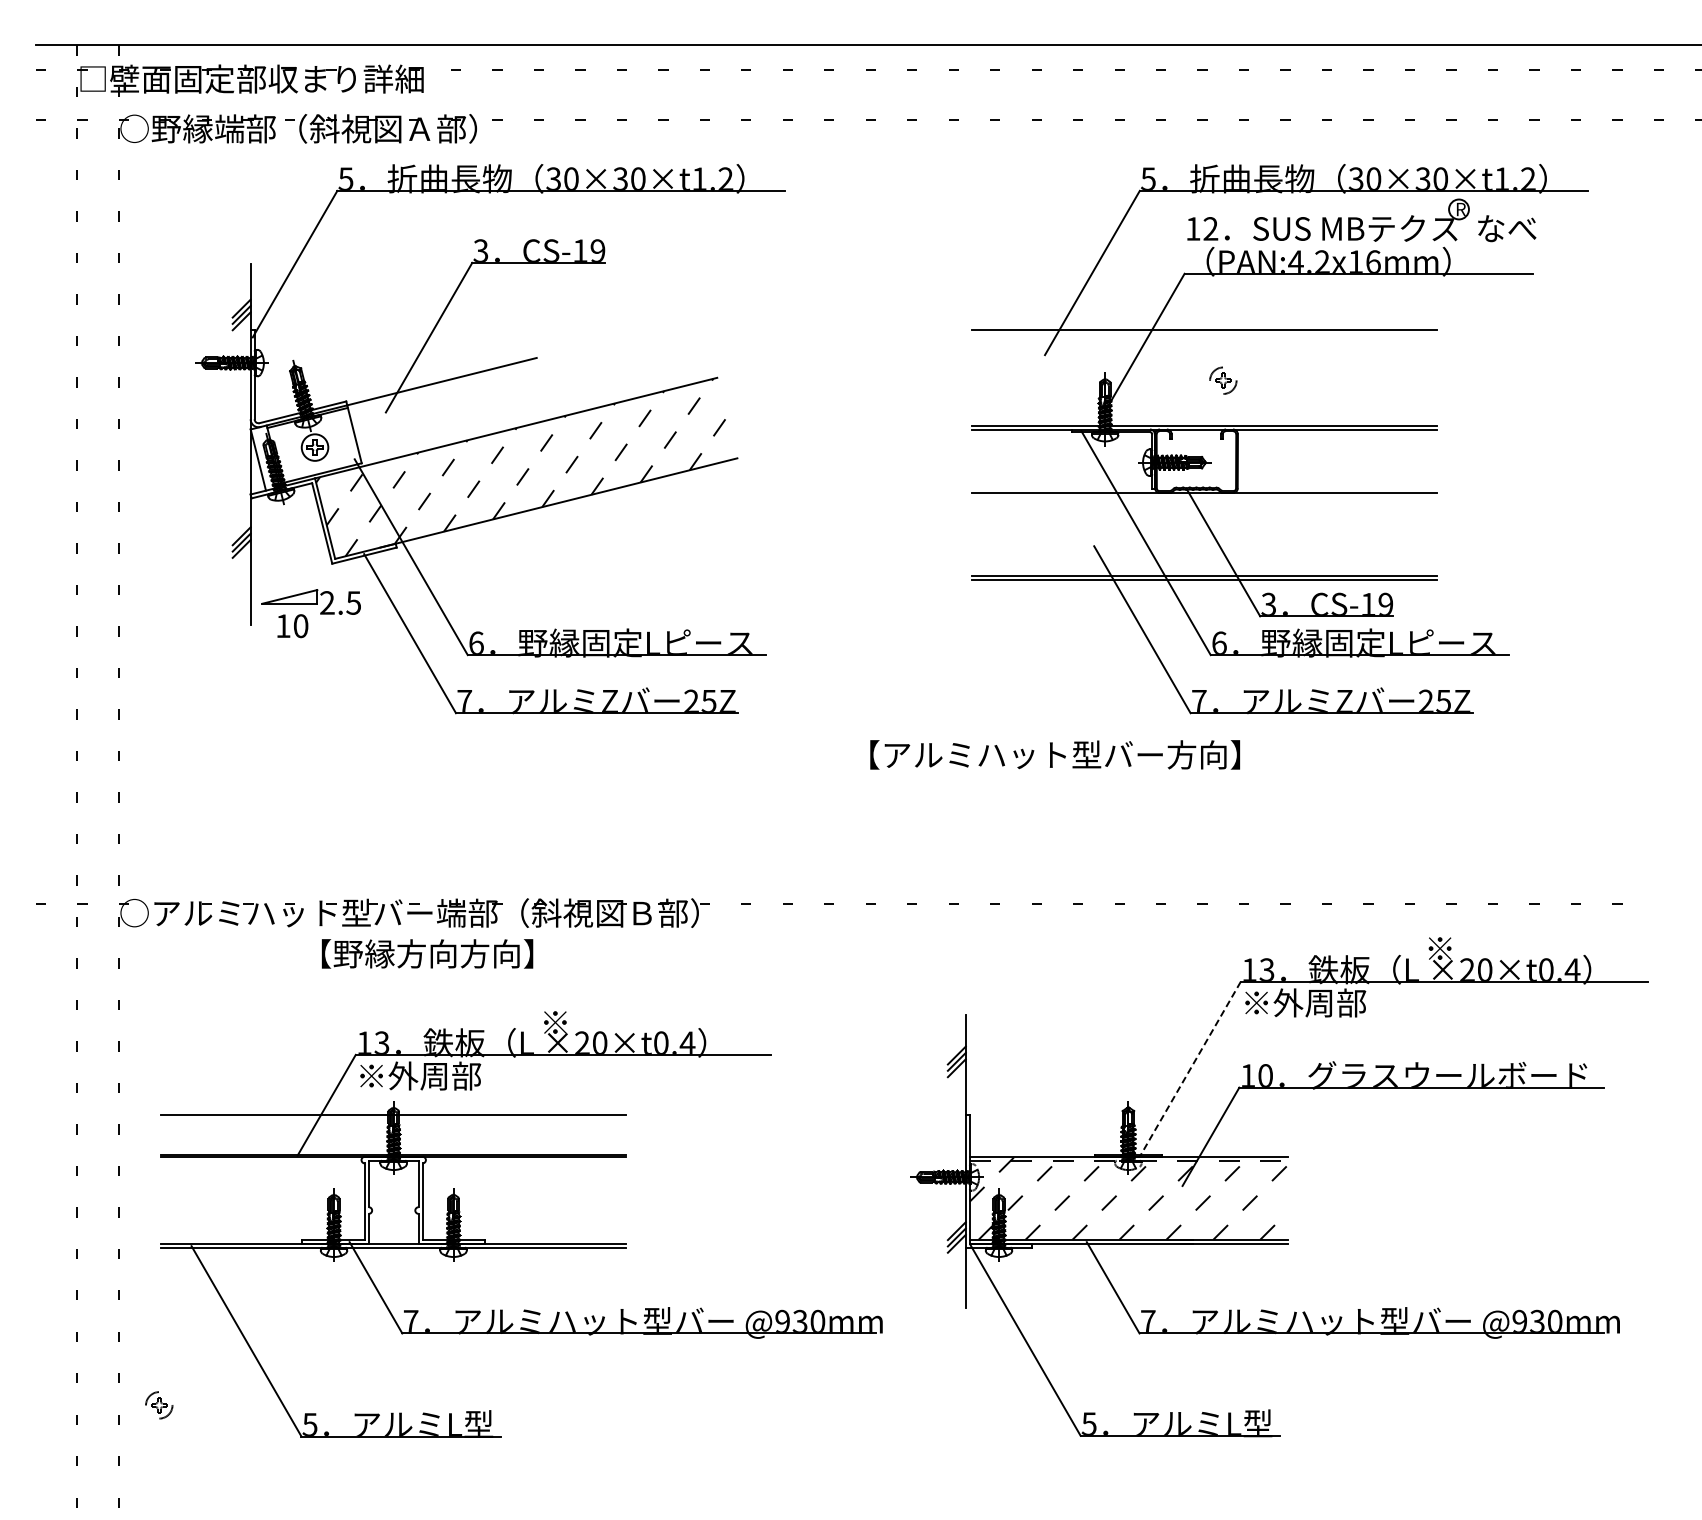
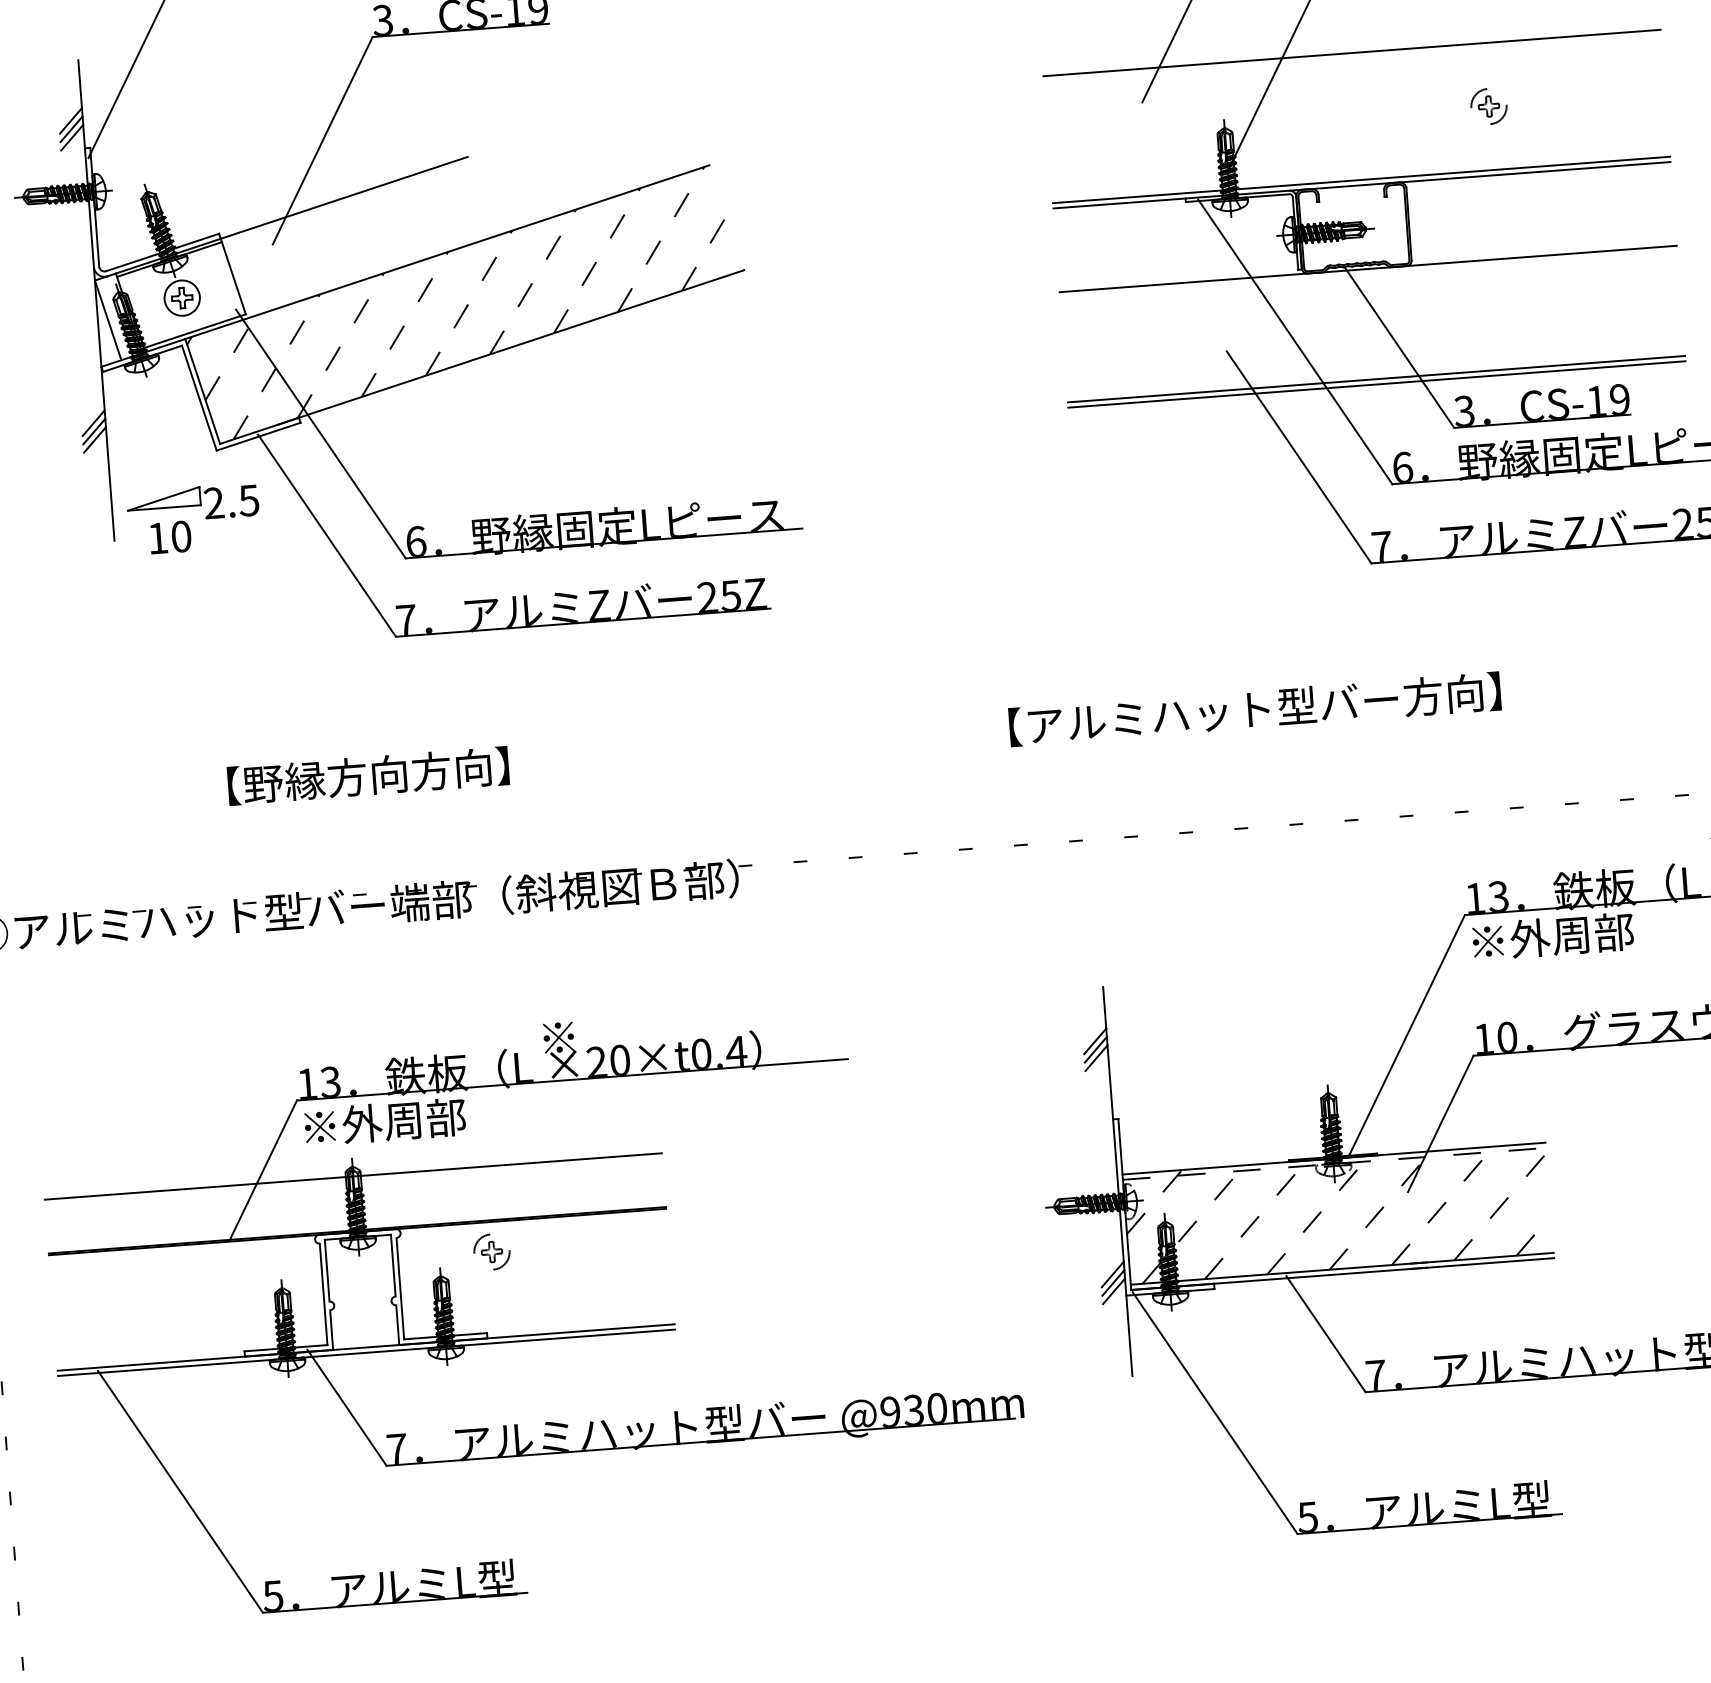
part: (1223, 380) -> (1489, 106), moved
text: (1054, 754) -> (1254, 708), moved
text: (427, 953) -> (368, 775), moved
line: (1190, 1069) -> (1406, 1036), dashed -> solid
part: (159, 1405) -> (492, 1252), moved

